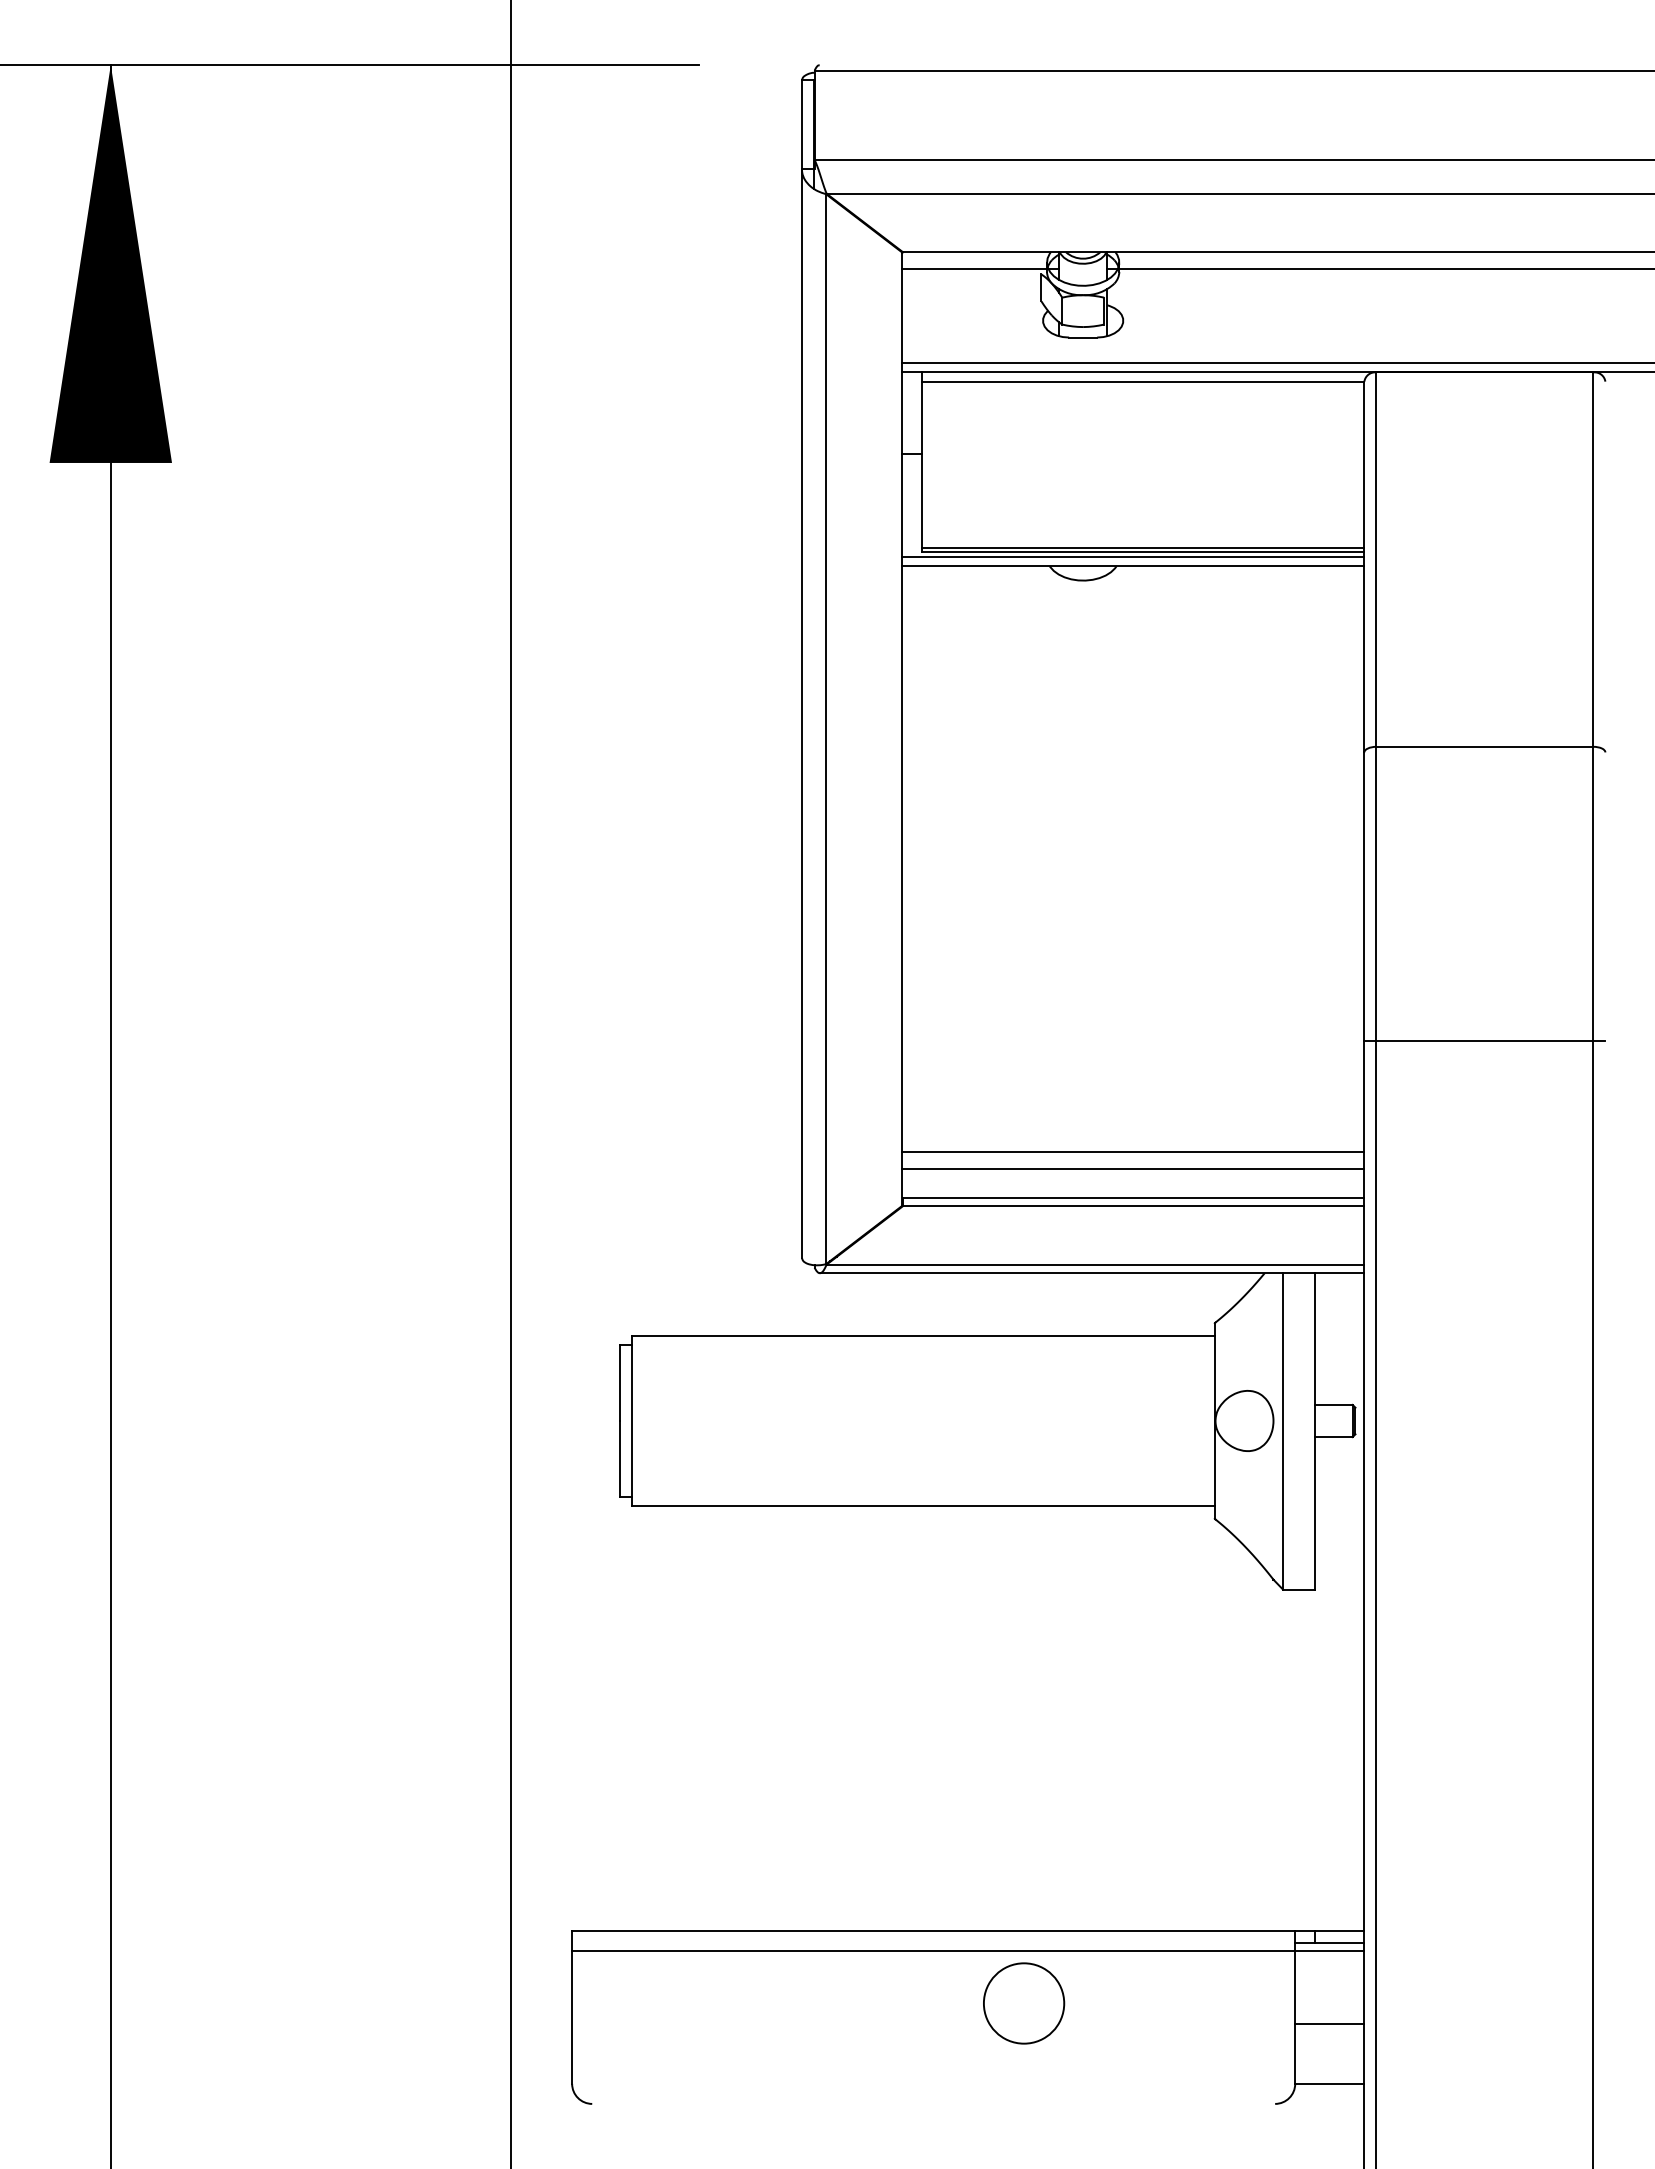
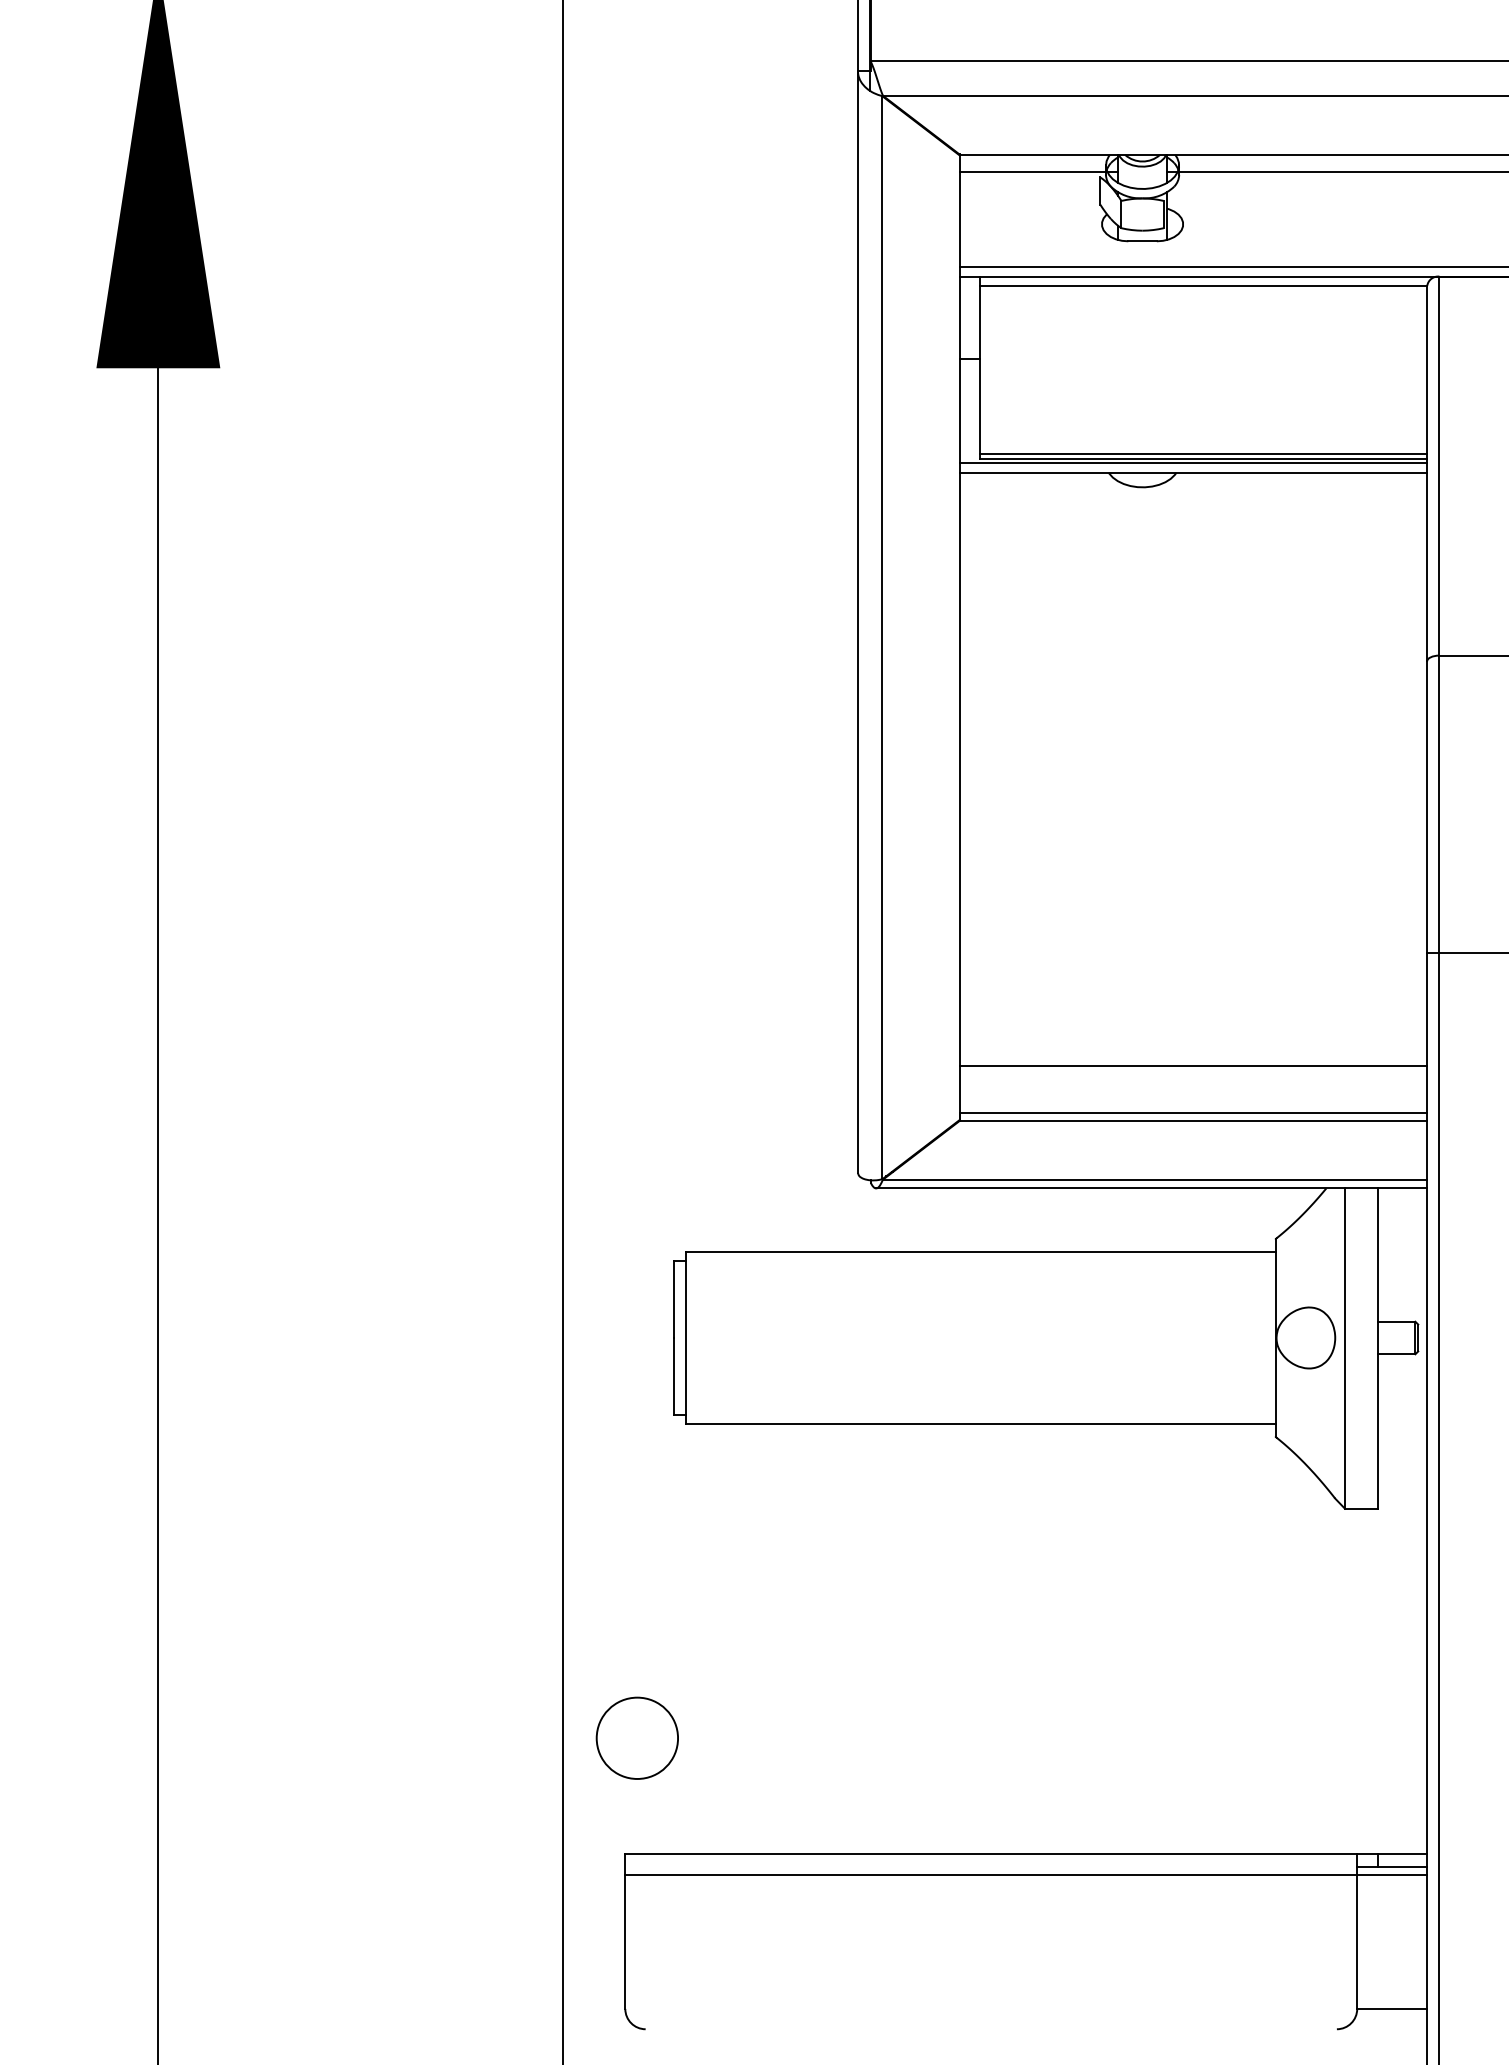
line: (1133, 1169) -> (1193, 1083), removed
circle: (1024, 2003) -> (637, 1738), moved
line: (1329, 2023) -> (1391, 1947), removed

